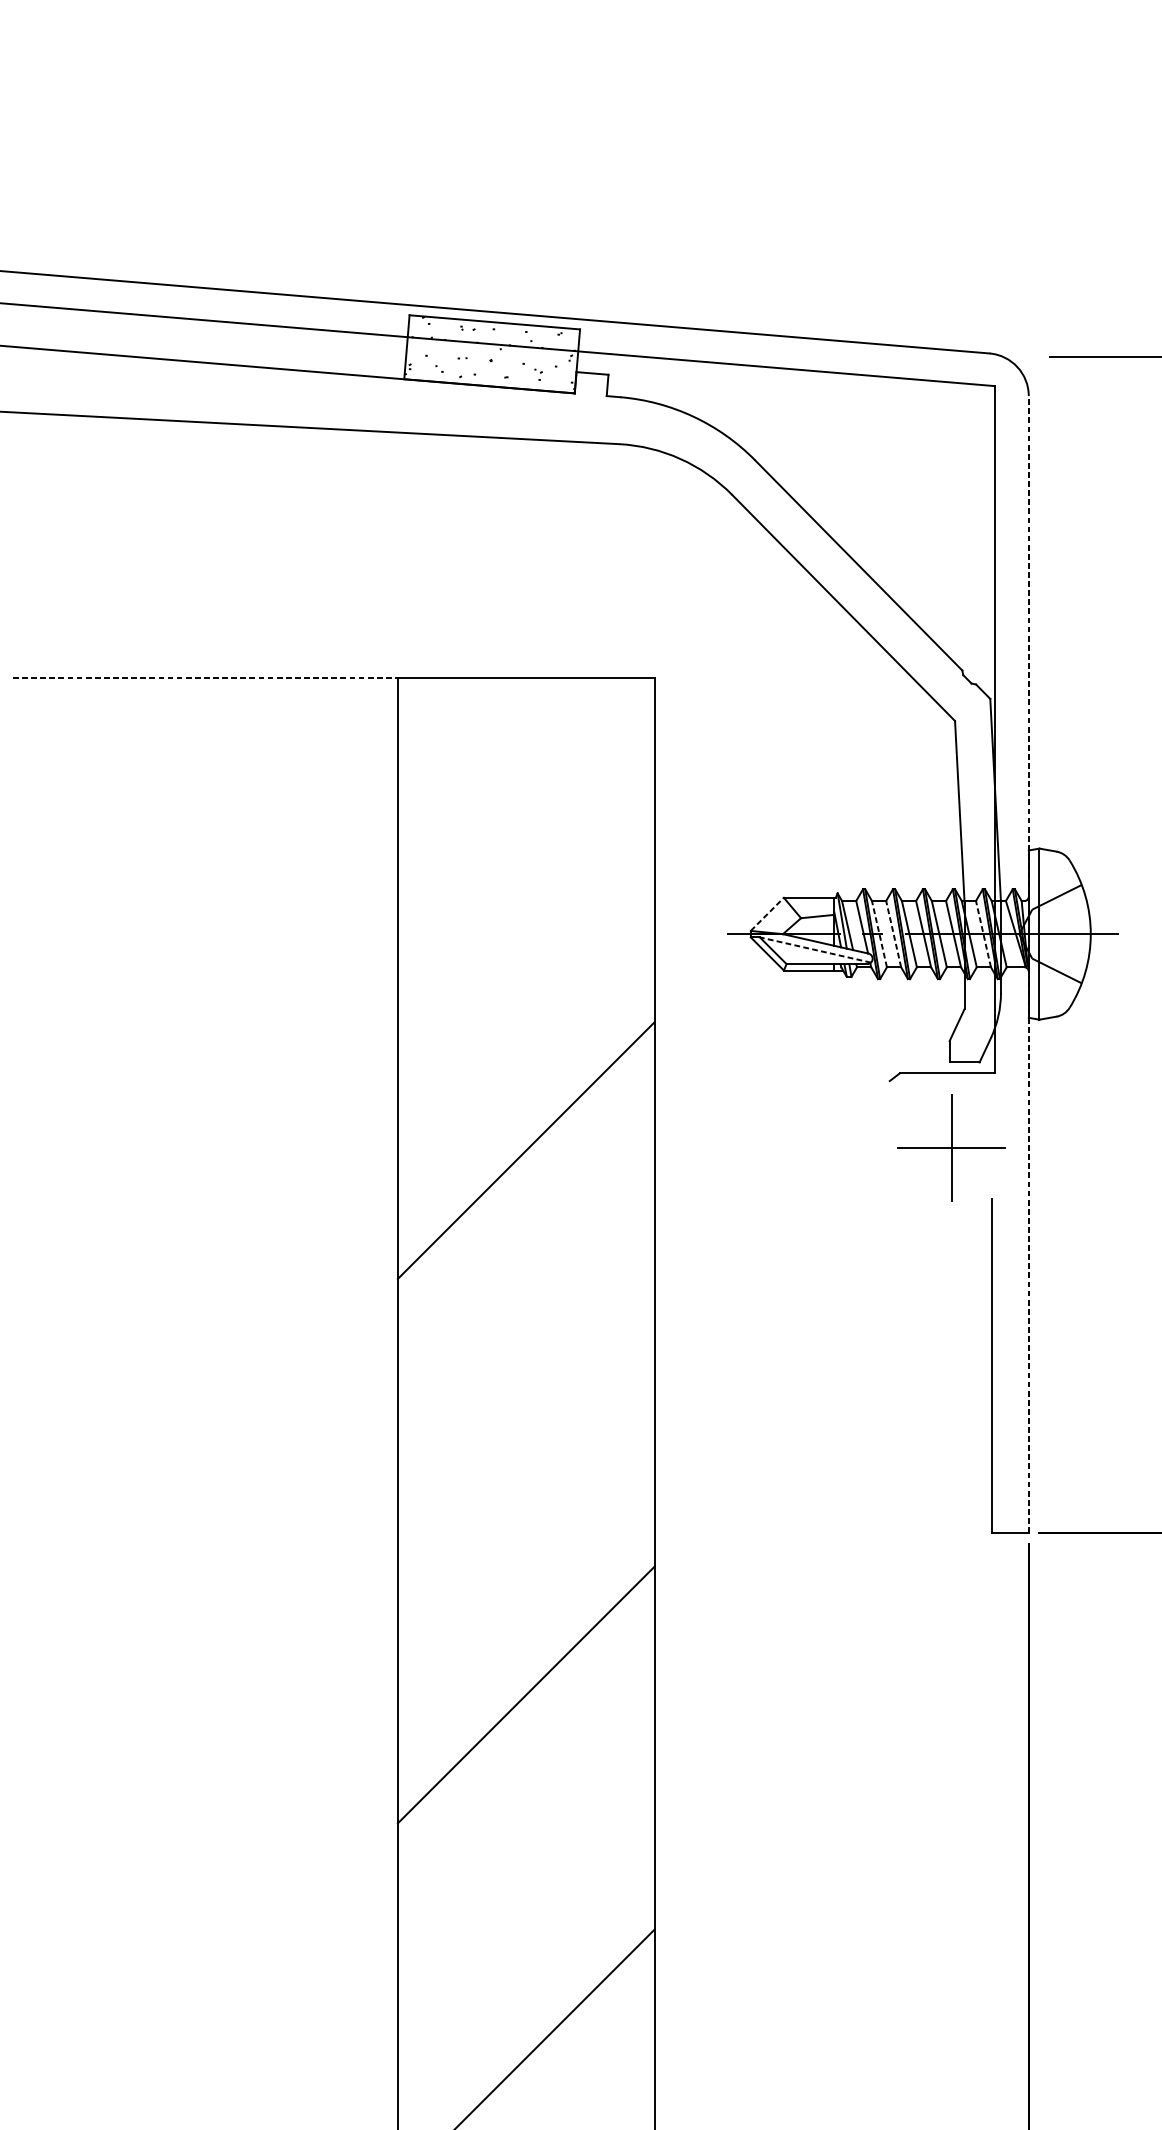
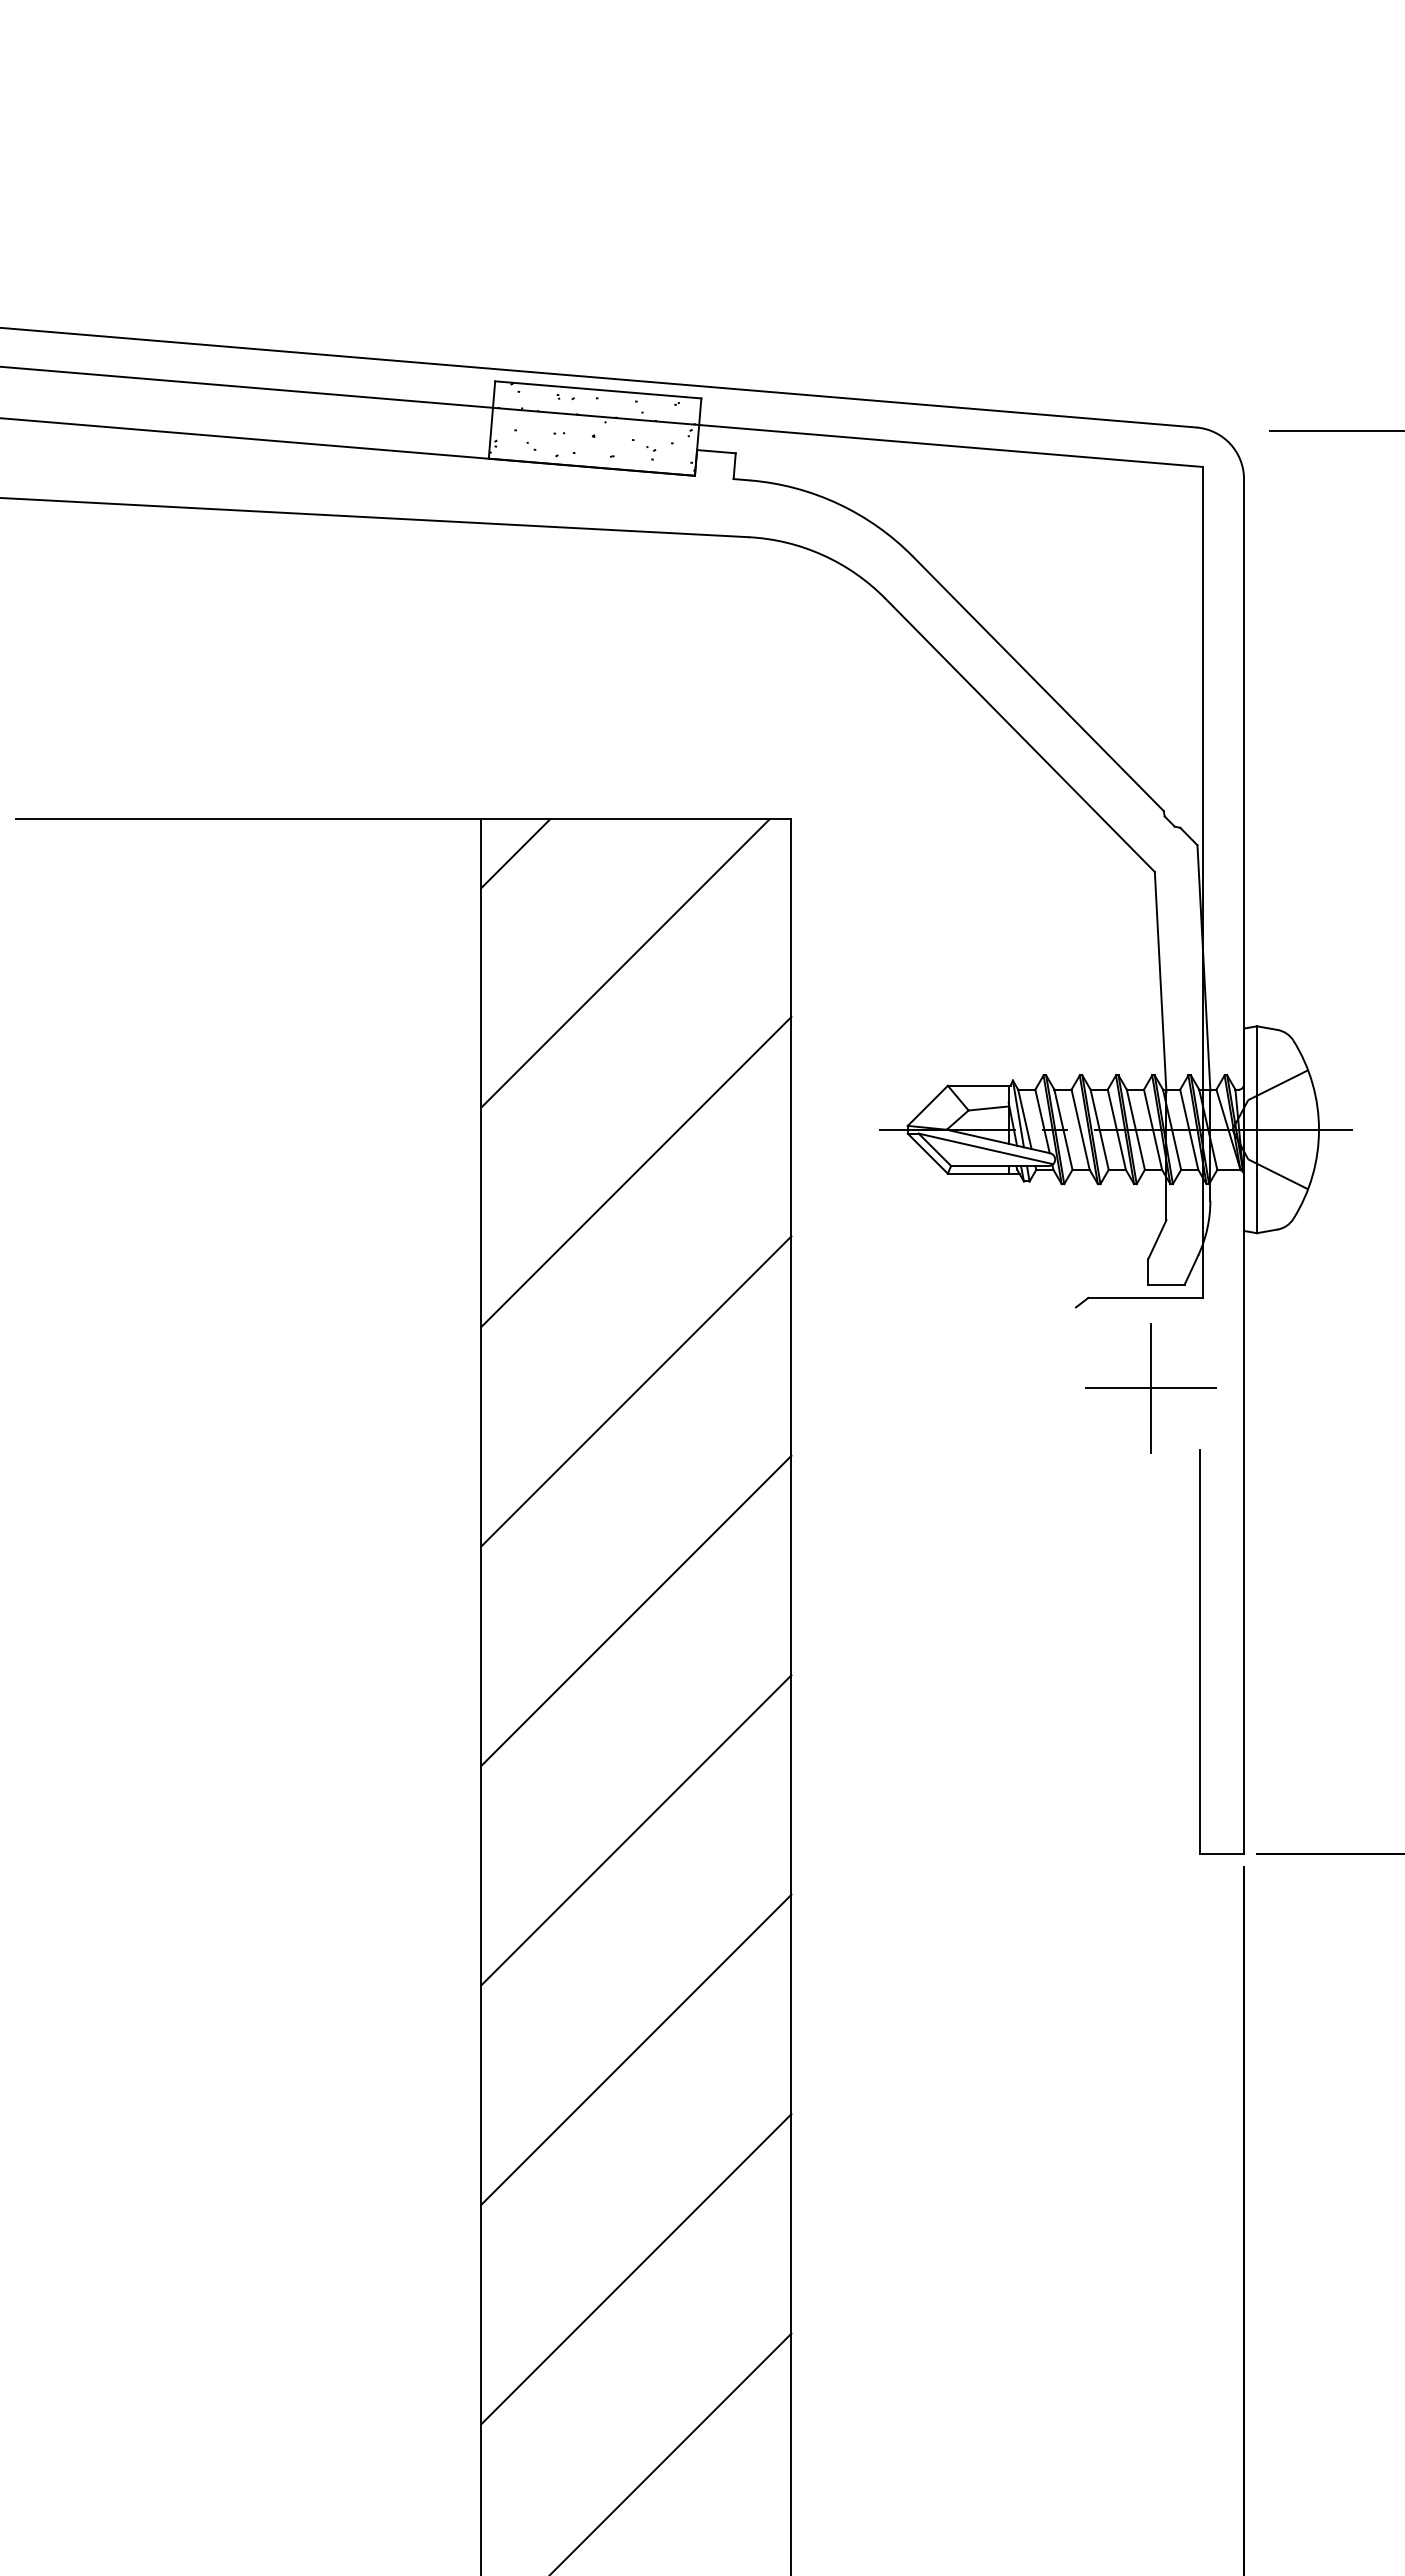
line: (205, 677) -> (248, 819), dashed -> solid
line: (426, 705) -> (515, 853), added
line: (517, 796) -> (625, 963), added
line: (767, 914) -> (928, 1105), dashed -> solid
line: (879, 933) -> (1063, 1129), dashed -> solid
line: (893, 933) -> (1080, 1129), dashed -> solid
line: (983, 933) -> (1189, 1129), dashed -> solid
line: (815, 949) -> (986, 1148), dashed -> solid
line: (1029, 963) -> (1244, 1165), dashed -> solid
line: (526, 968) -> (636, 1171), added
line: (526, 1331) -> (636, 1610), added
line: (526, 1513) -> (636, 1830), added
line: (526, 1876) -> (636, 2269), added

